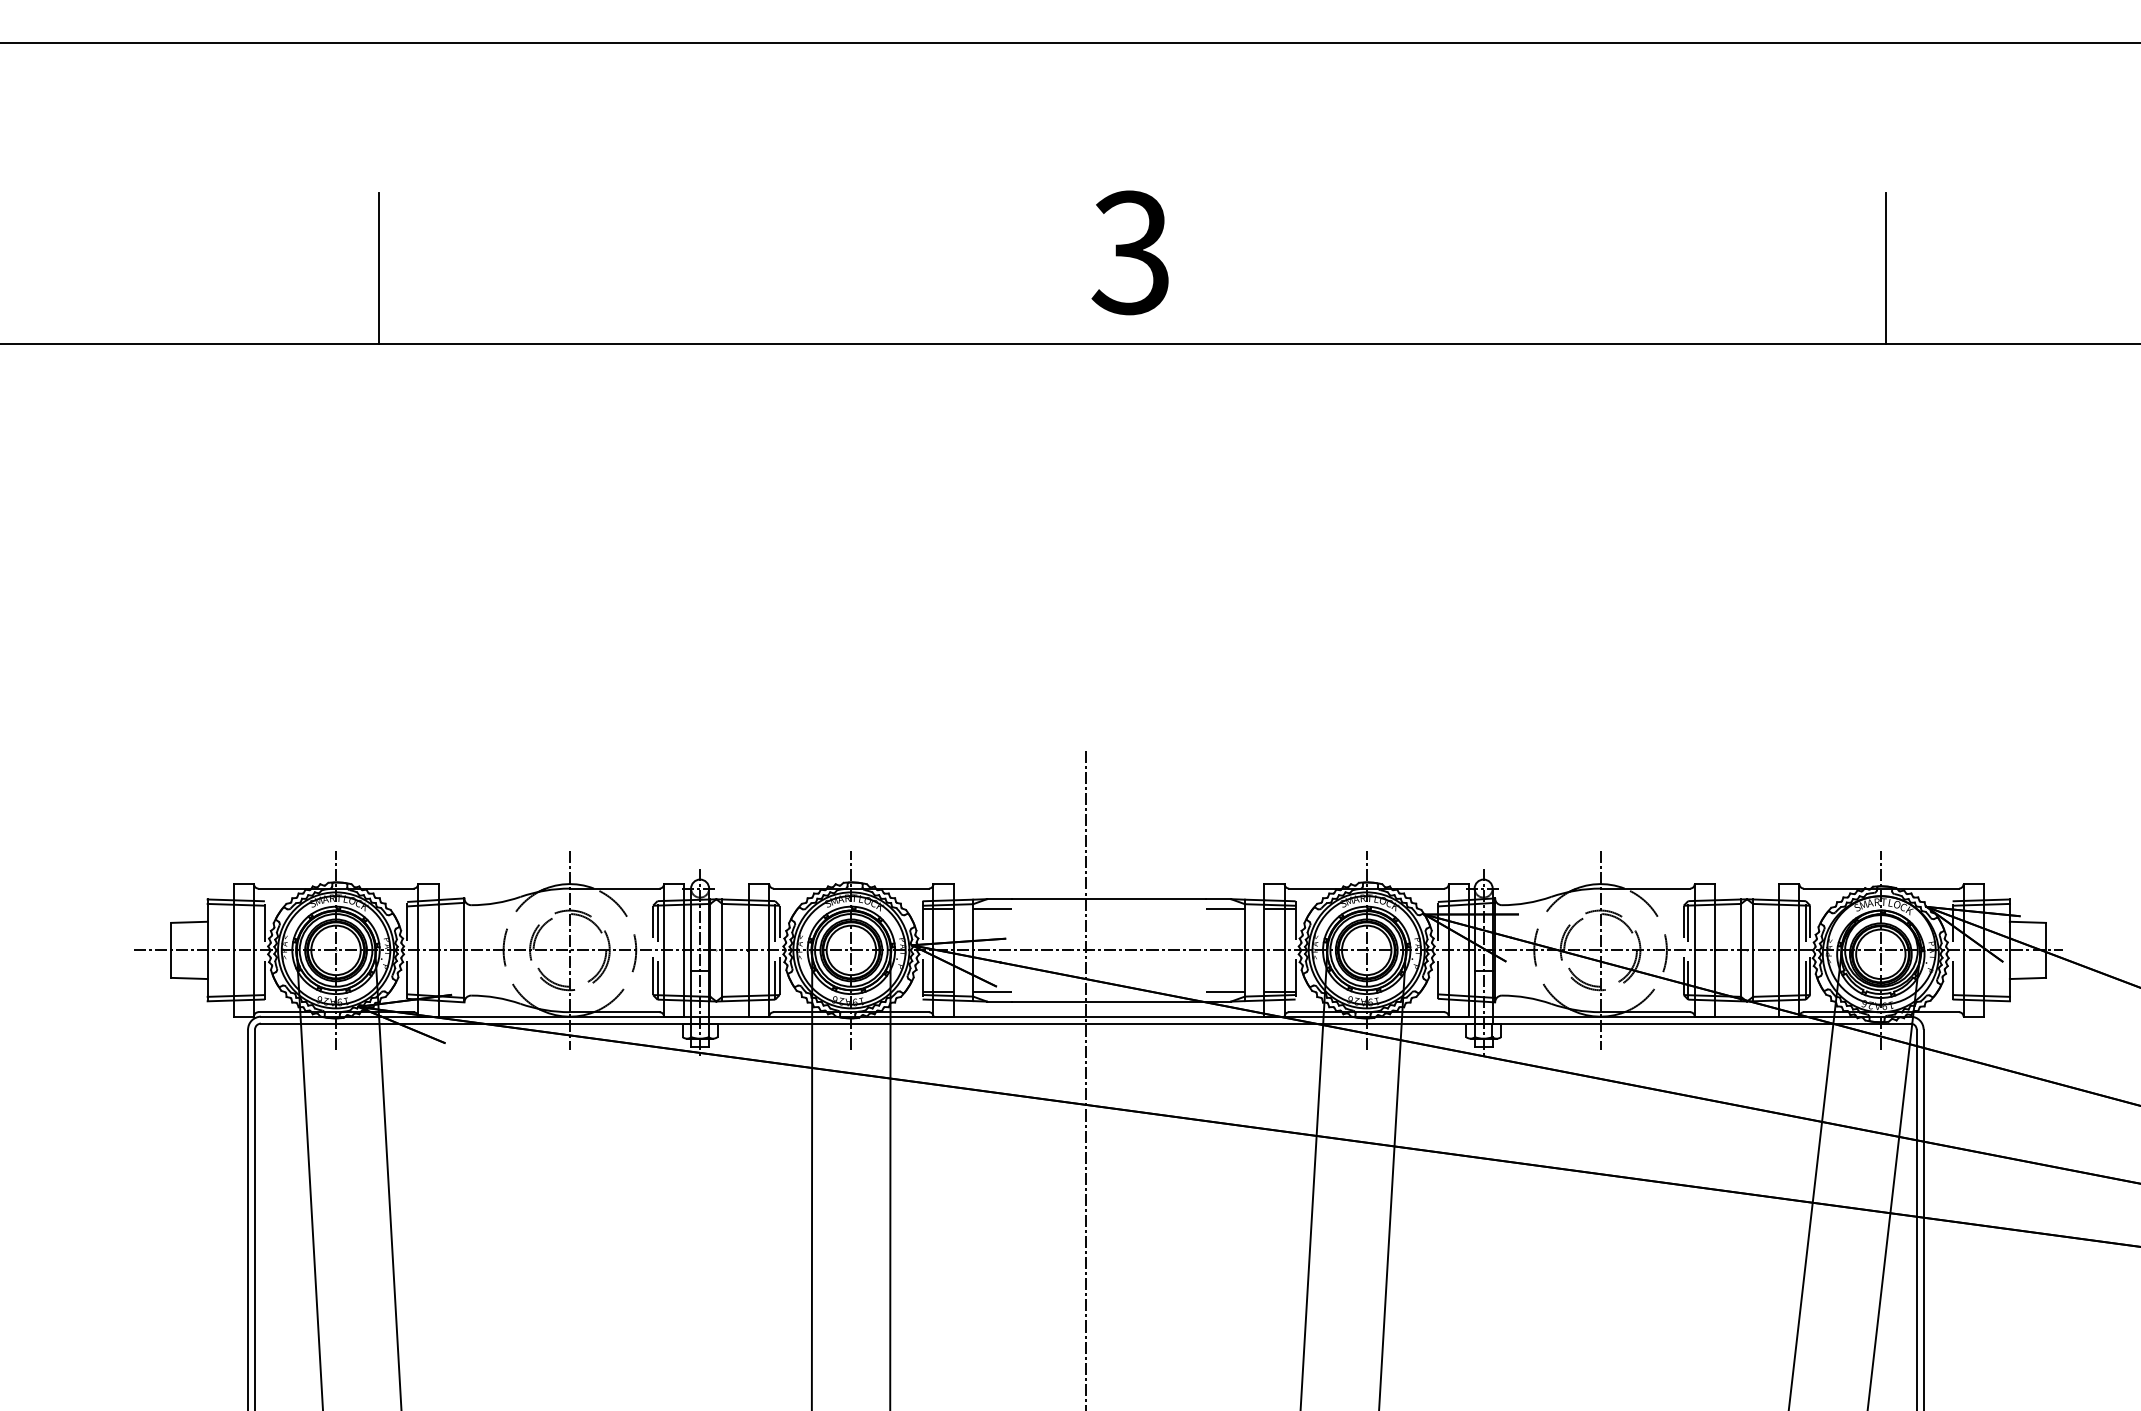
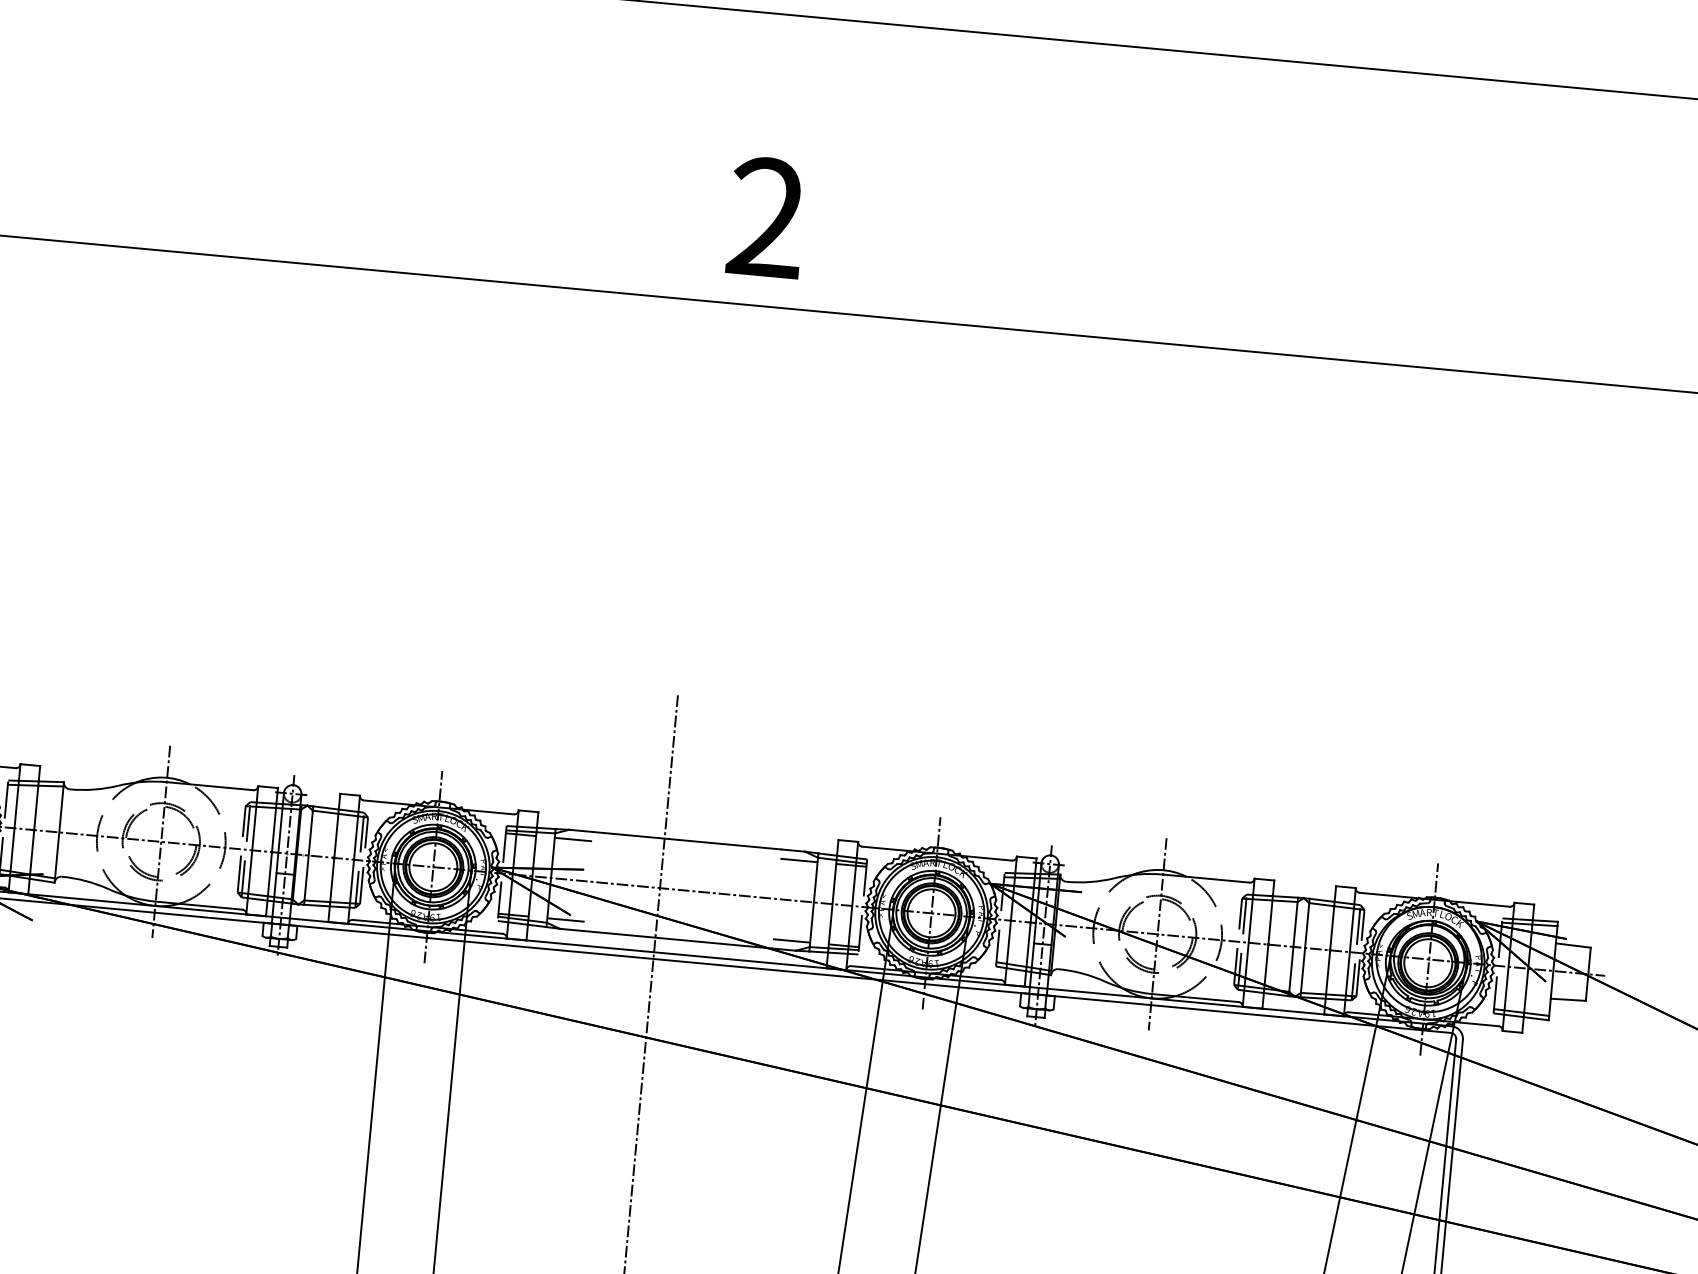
text: (1130, 252) -> (765, 217), 3 -> 2
line: (378, 268) -> (37, 165), removed
line: (1885, 268) -> (1494, 300), removed

